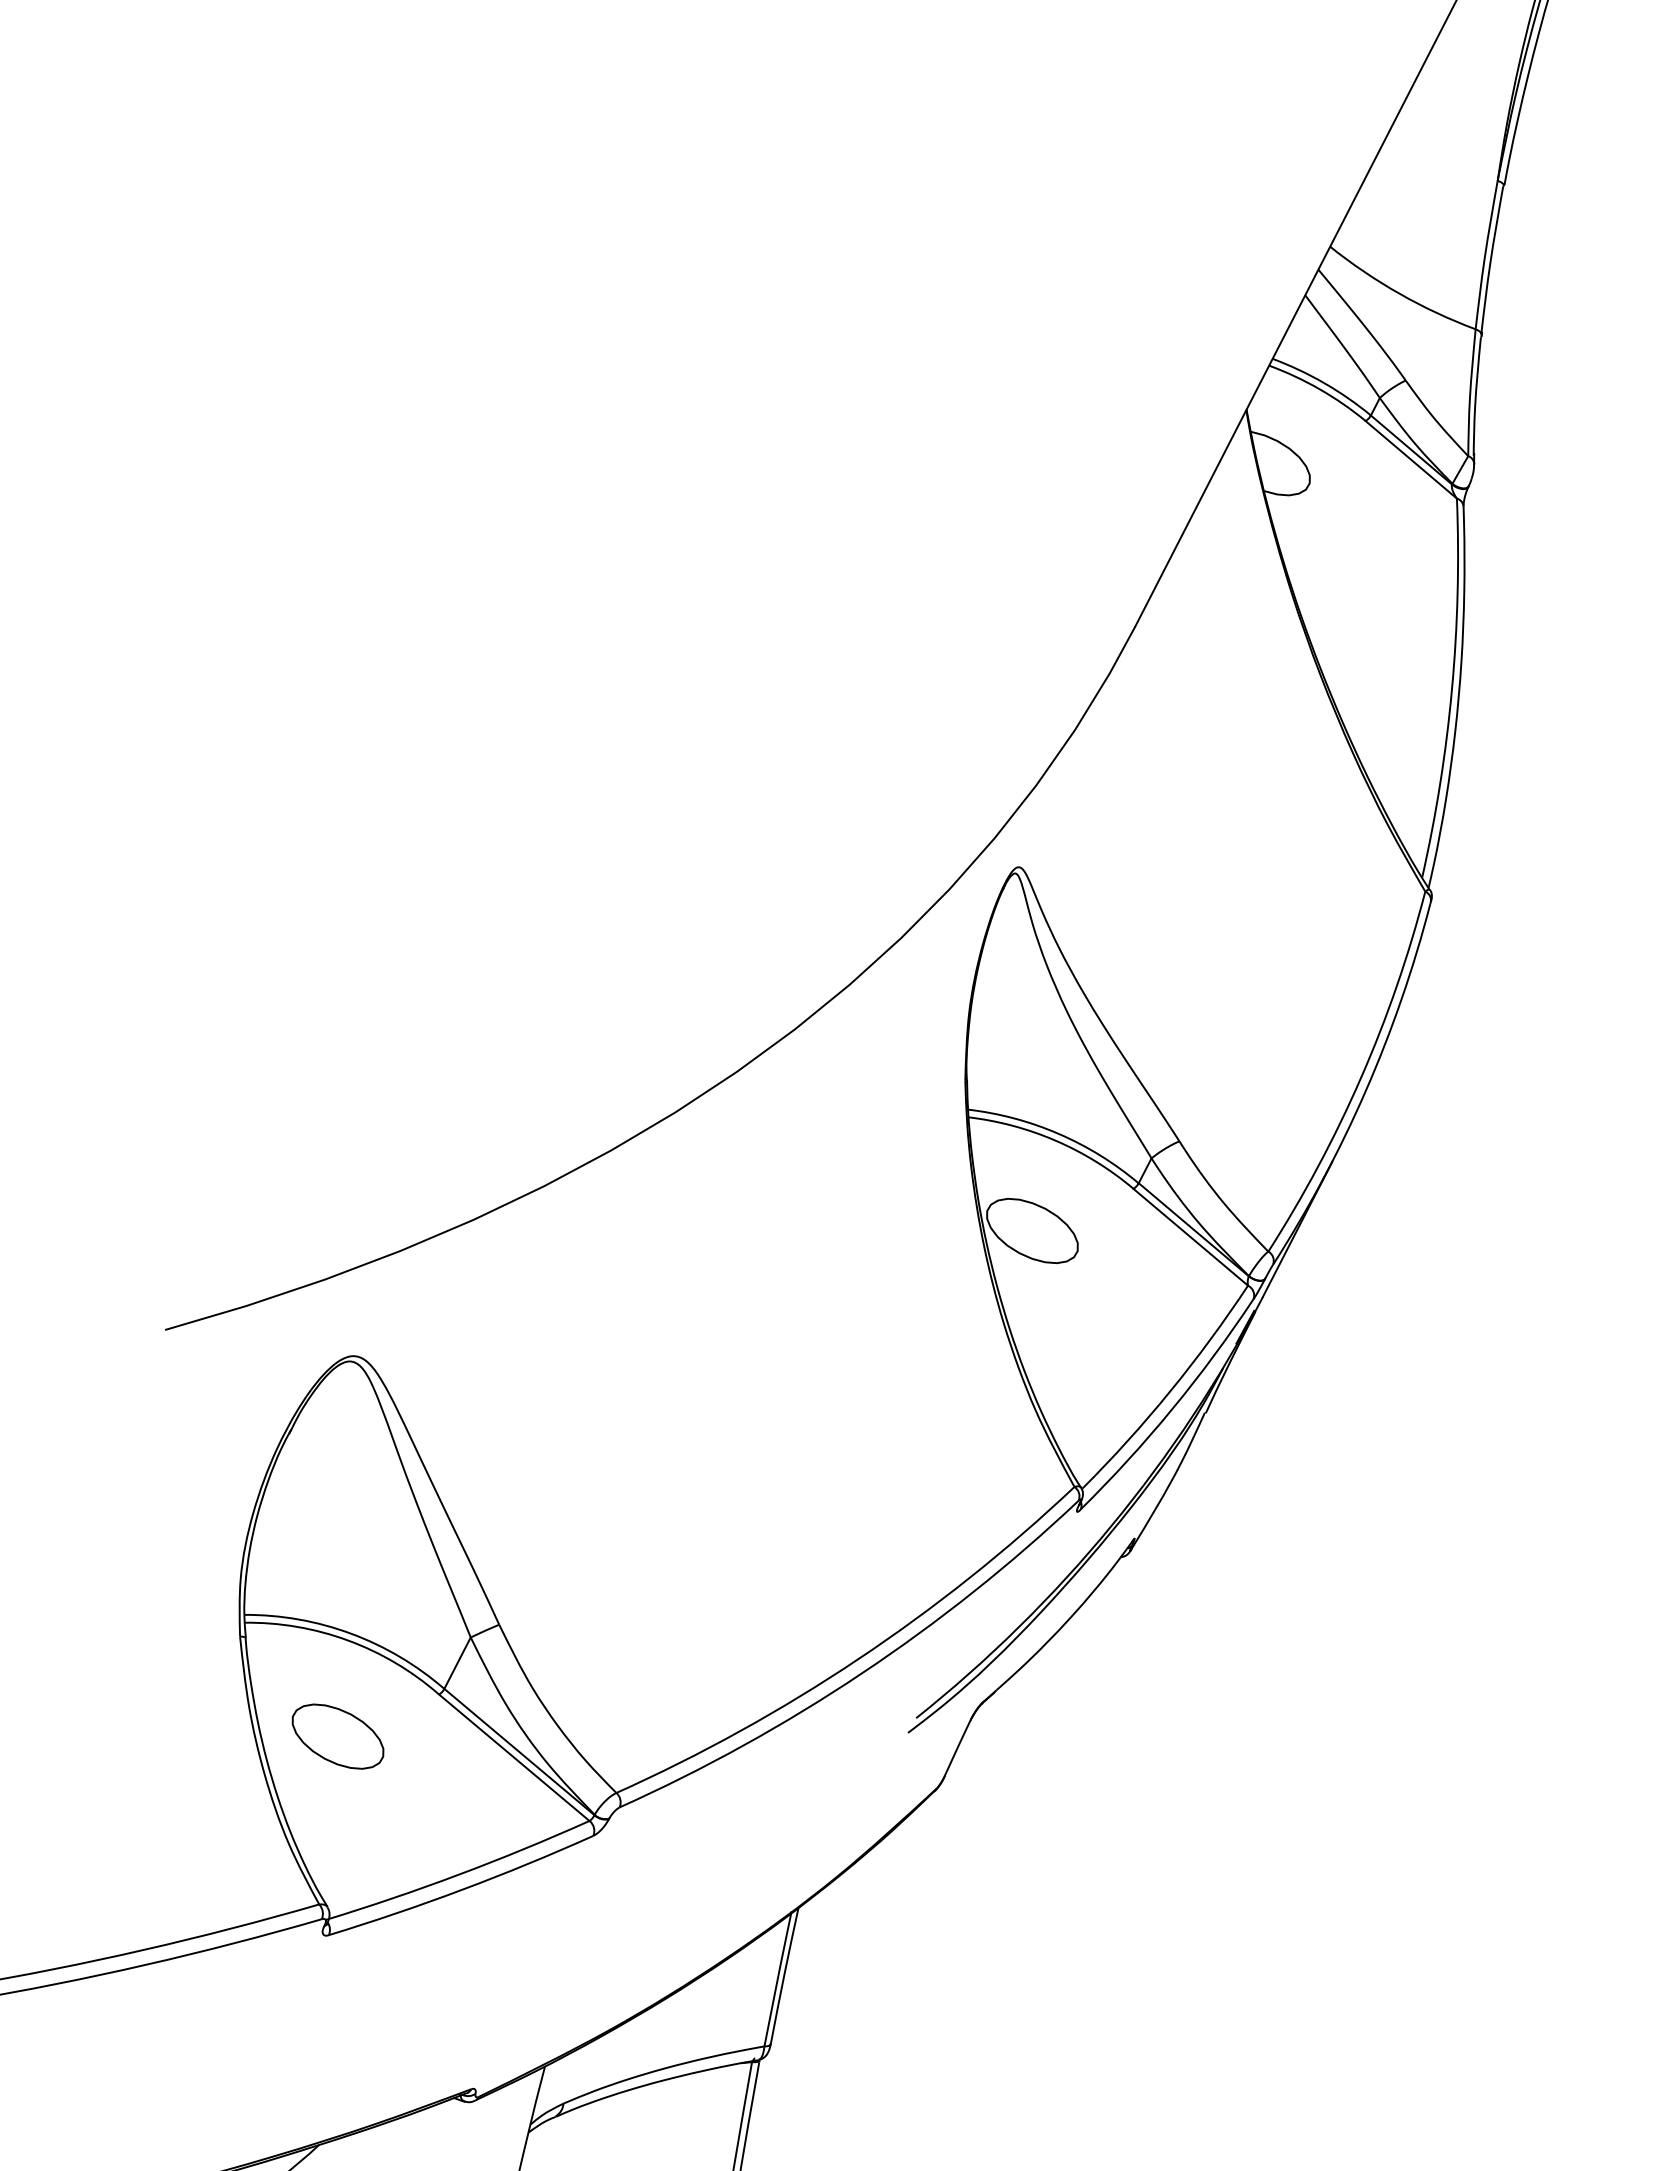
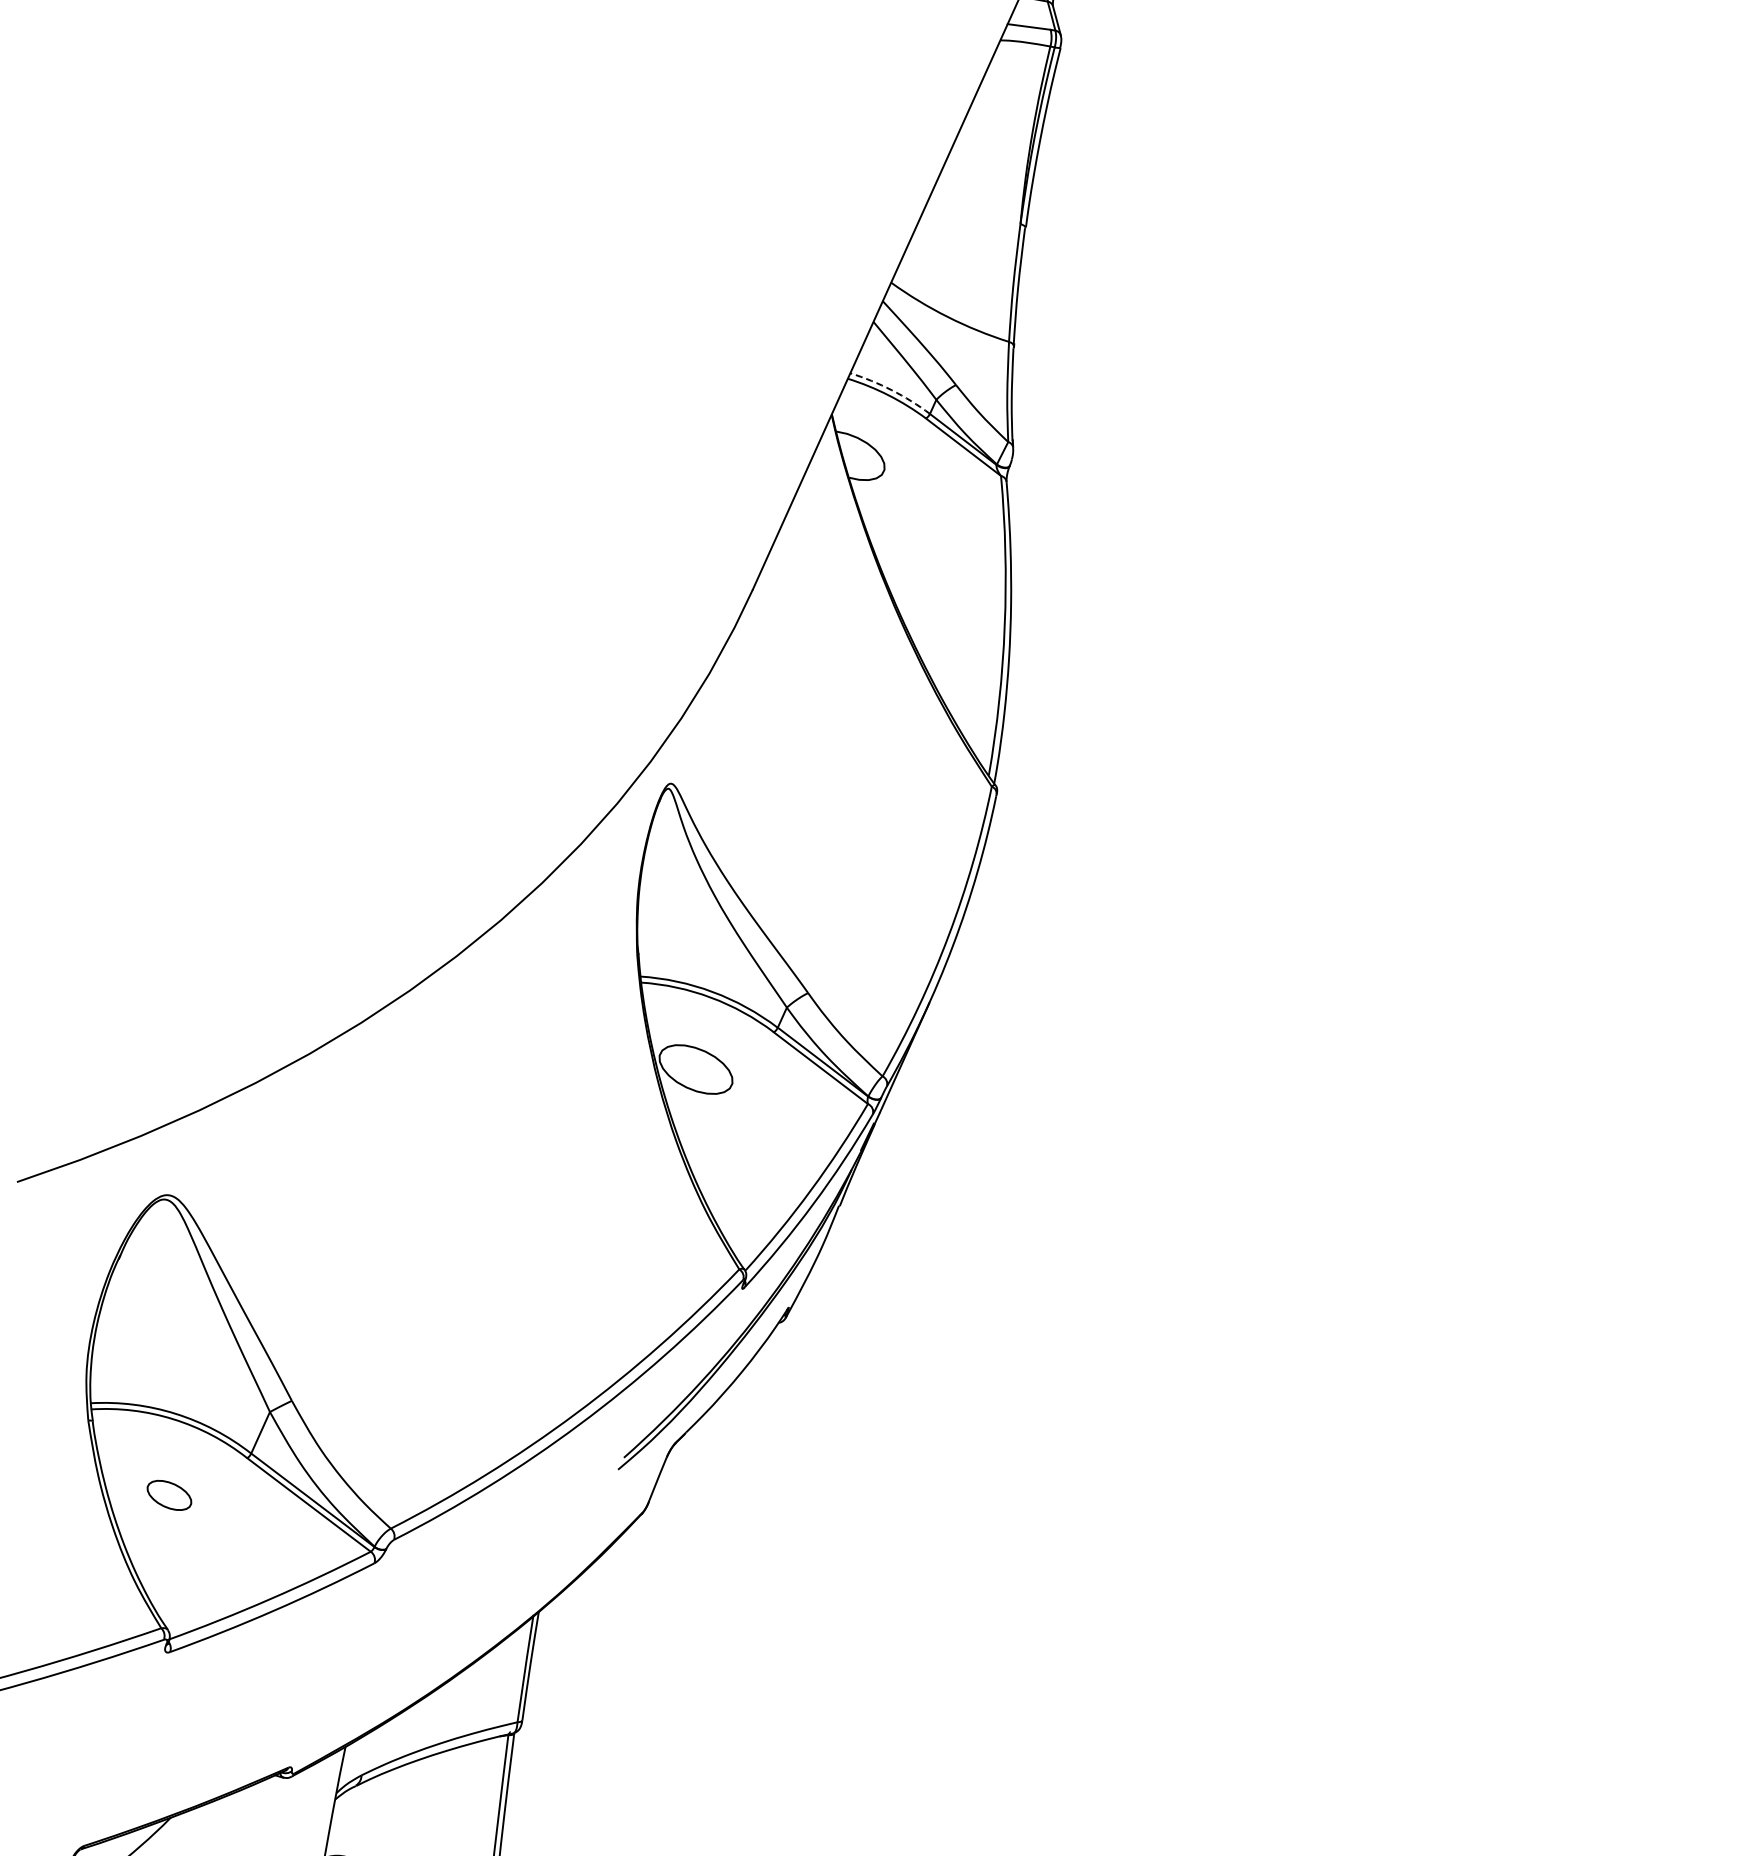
arc: (1323, 383) -> (891, 390), solid -> dashed
part: (338, 1736) -> (169, 1495), size x0.6

